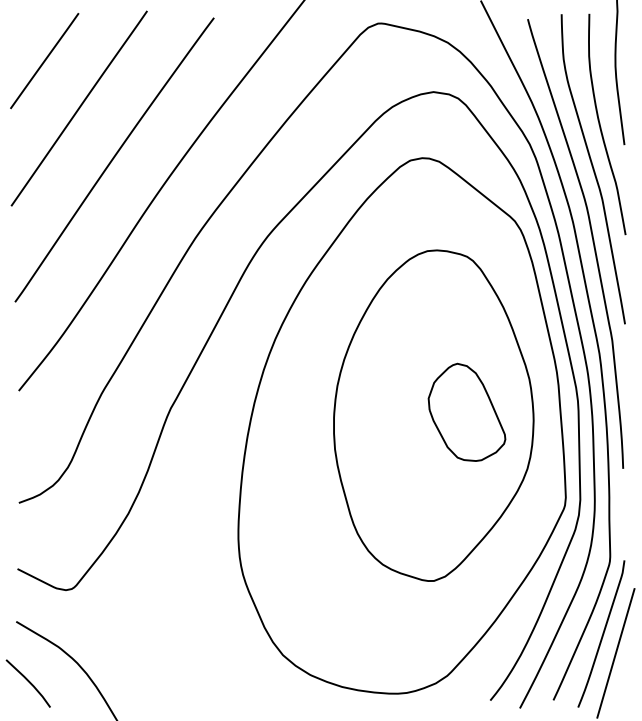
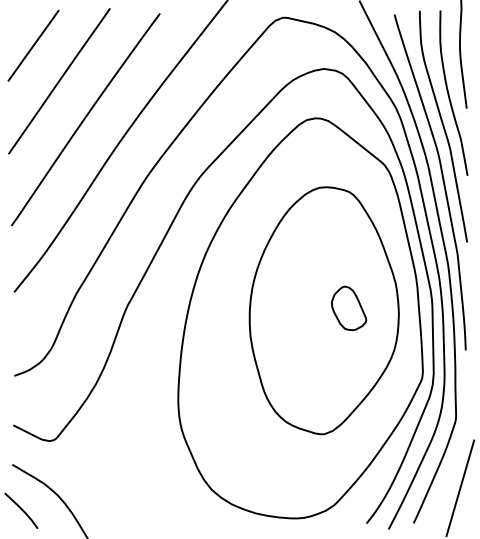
part: (466, 412) -> (348, 308), size x0.6
curve: (602, 633) -> (450, 473), removed

